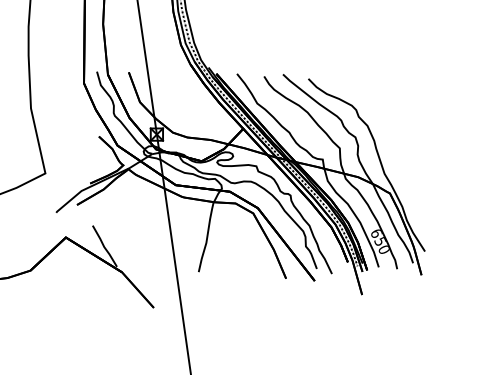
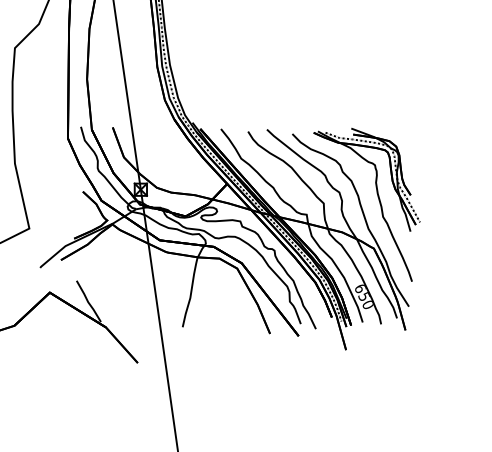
part: (394, 145) -> (378, 200), added

